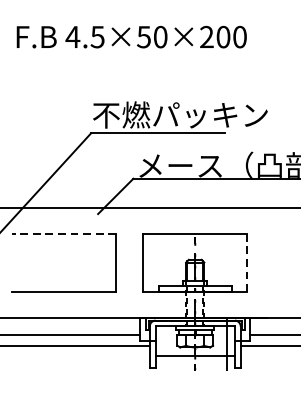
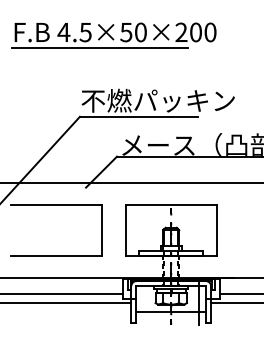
line: (113, 55) -> (99, 48), added
line: (63, 233) -> (55, 204), dashed -> solid
line: (246, 262) -> (216, 230), dashed -> solid

